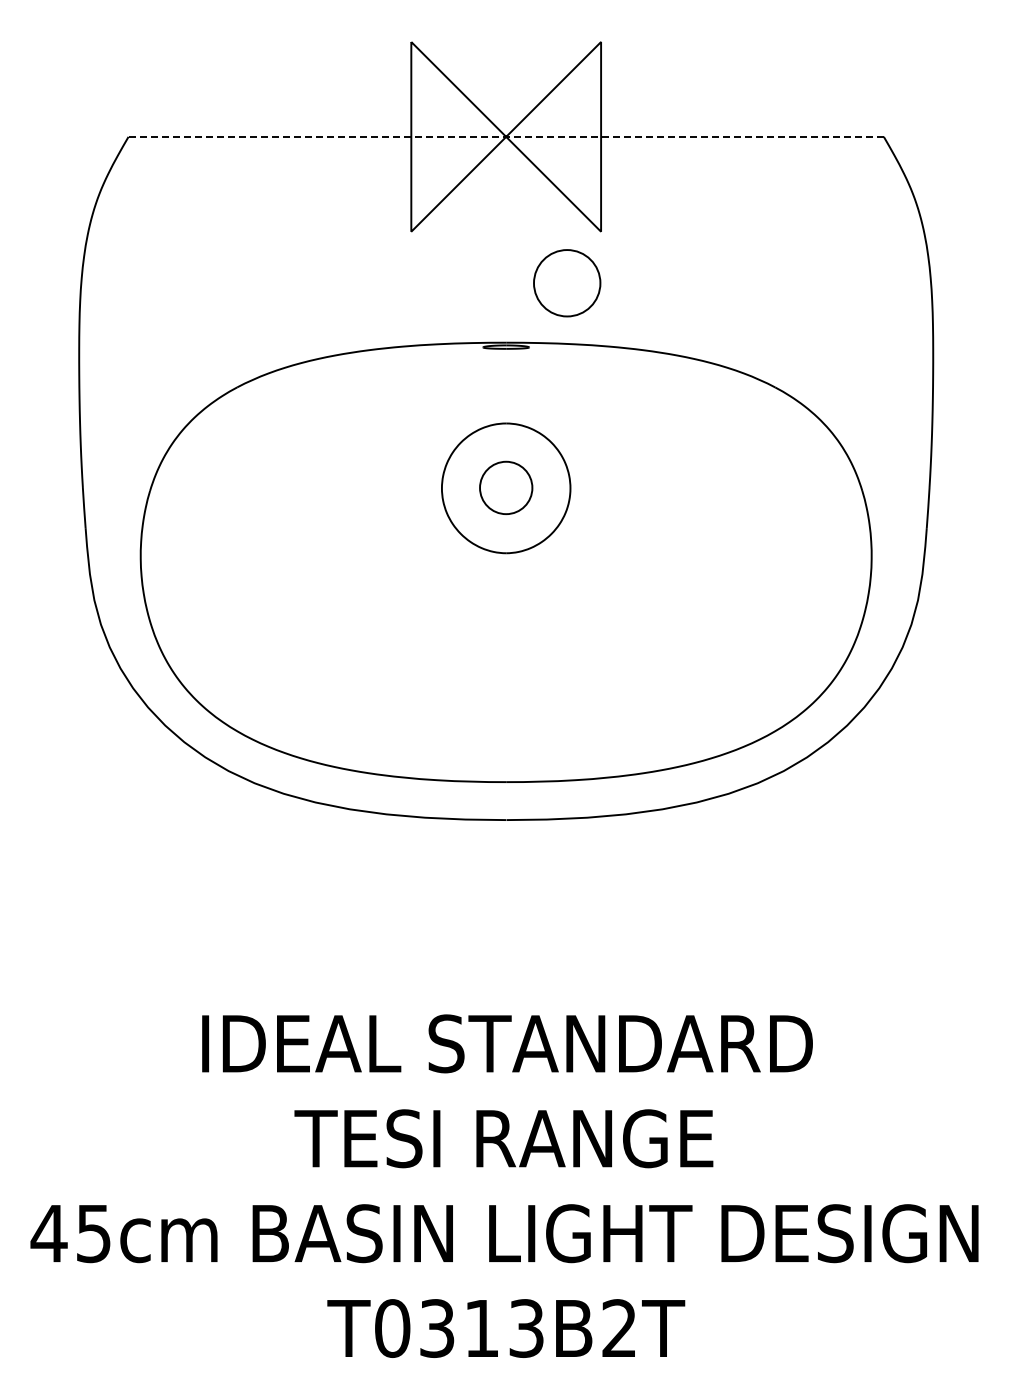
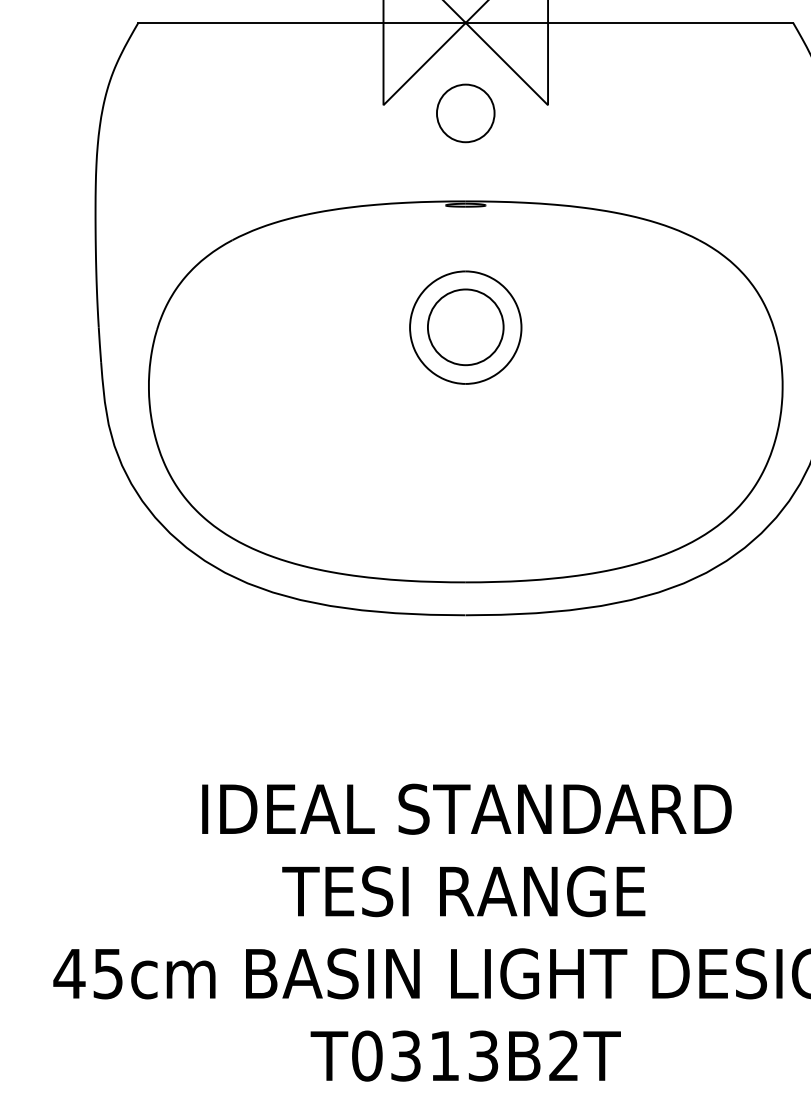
line: (506, 136) -> (466, 22), dashed -> solid
circle: (567, 283) -> (466, 113), moved
circle: (505, 487) -> (465, 326), size x1.67

